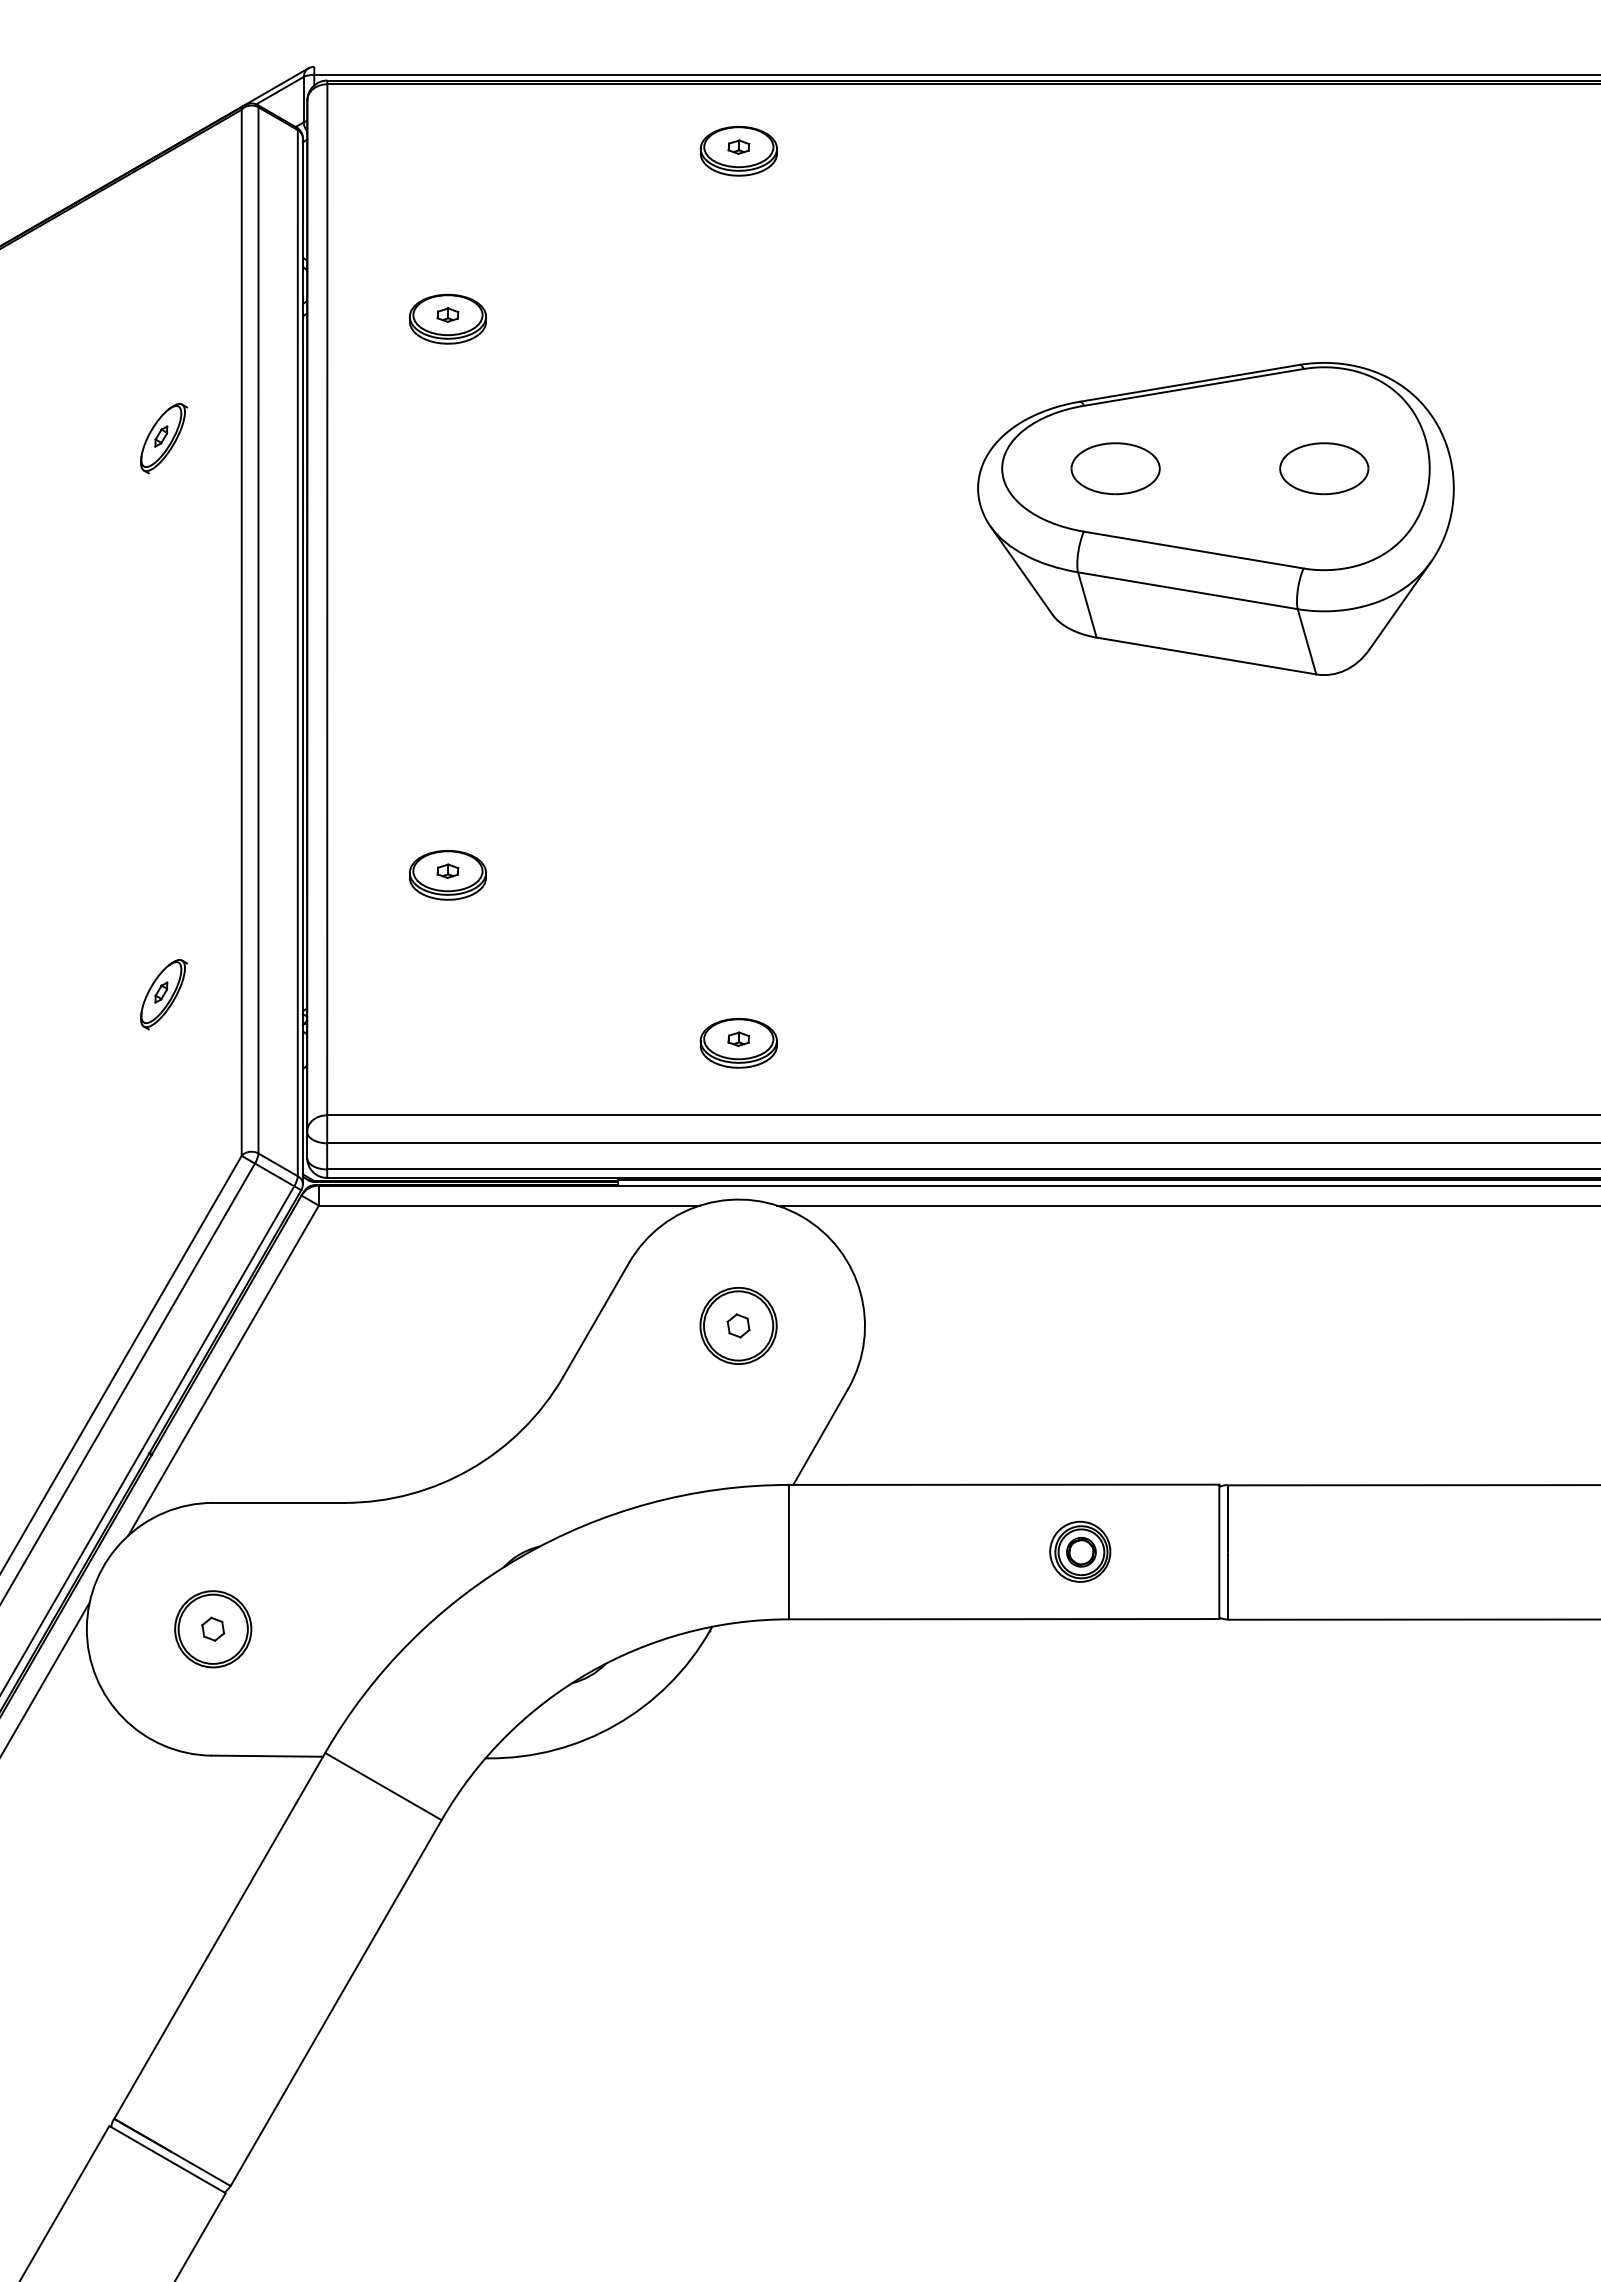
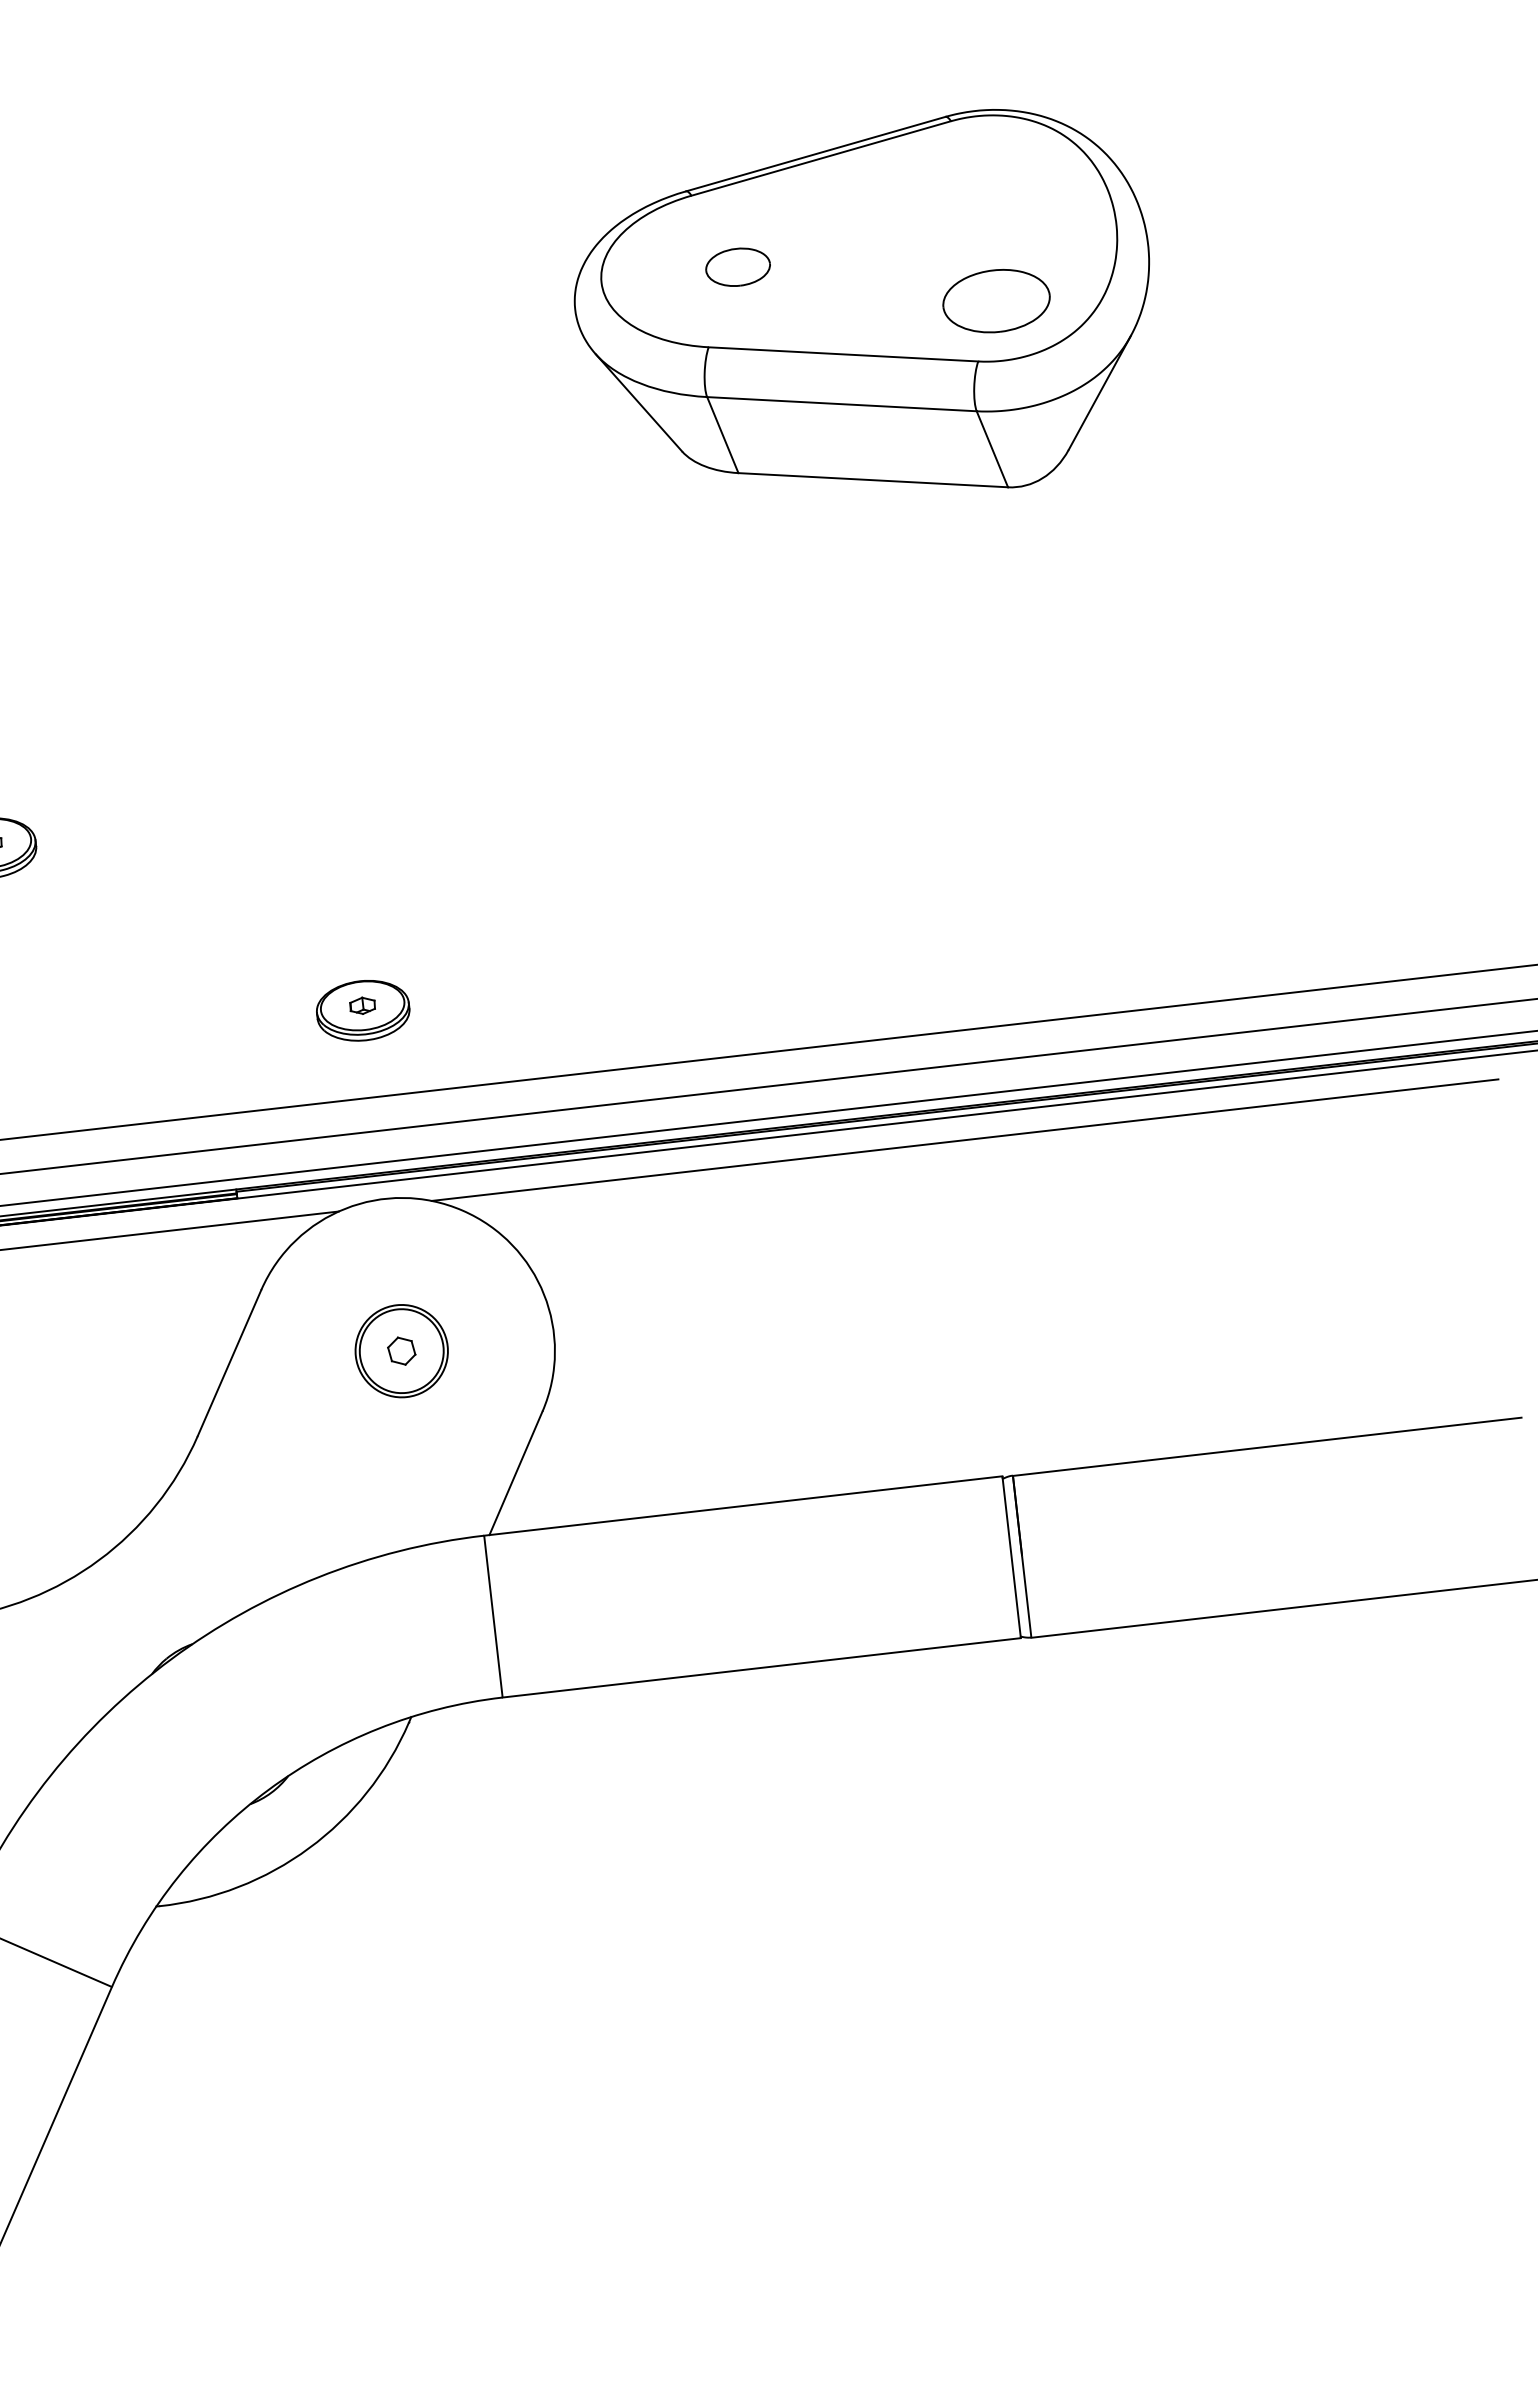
part: (1115, 468) -> (737, 266), size x0.6
part: (1324, 468) -> (996, 300), moved
part: (1080, 1551) -> (844, 1575), removed

